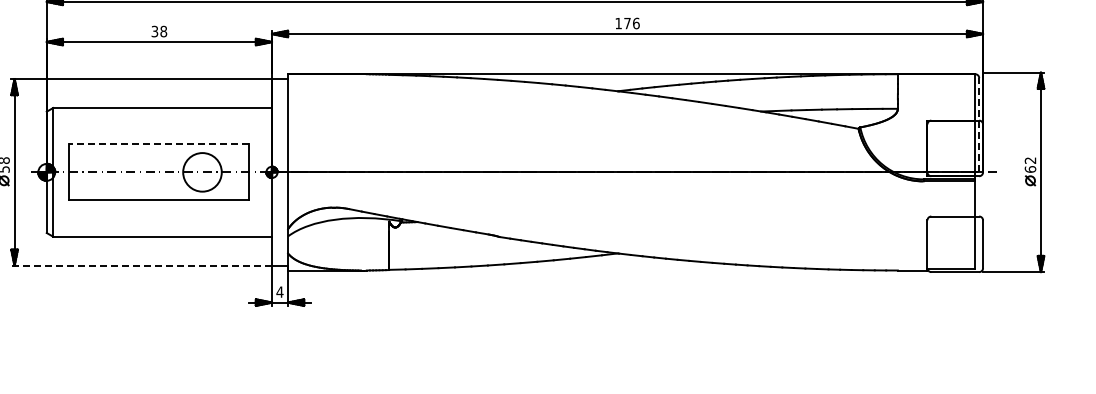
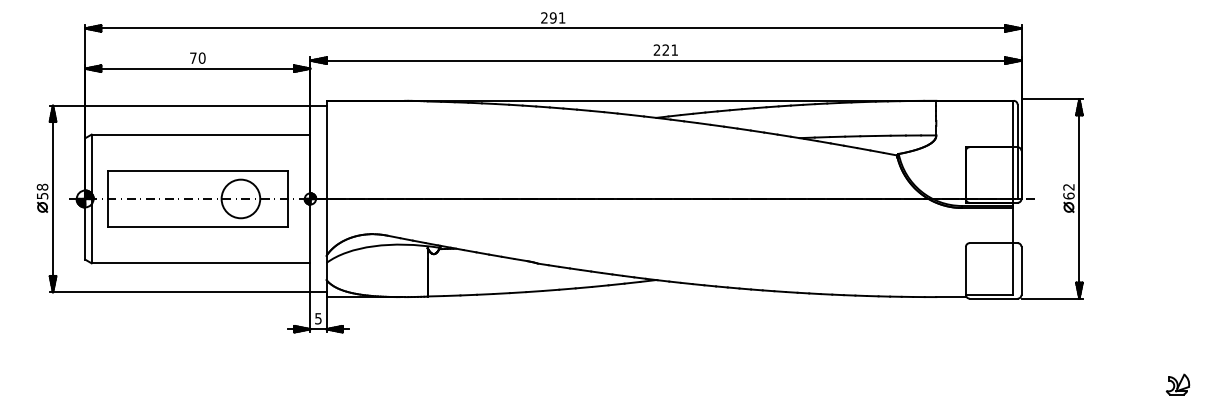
text: (627, 22) -> (665, 49), 176 -> 221
text: (159, 30) -> (197, 57), 38 -> 70
line: (979, 124) -> (1017, 151), dashed -> solid
line: (159, 143) -> (197, 170), dashed -> solid
line: (141, 265) -> (179, 292), dashed -> solid
text: (279, 291) -> (317, 318), 4 -> 5

